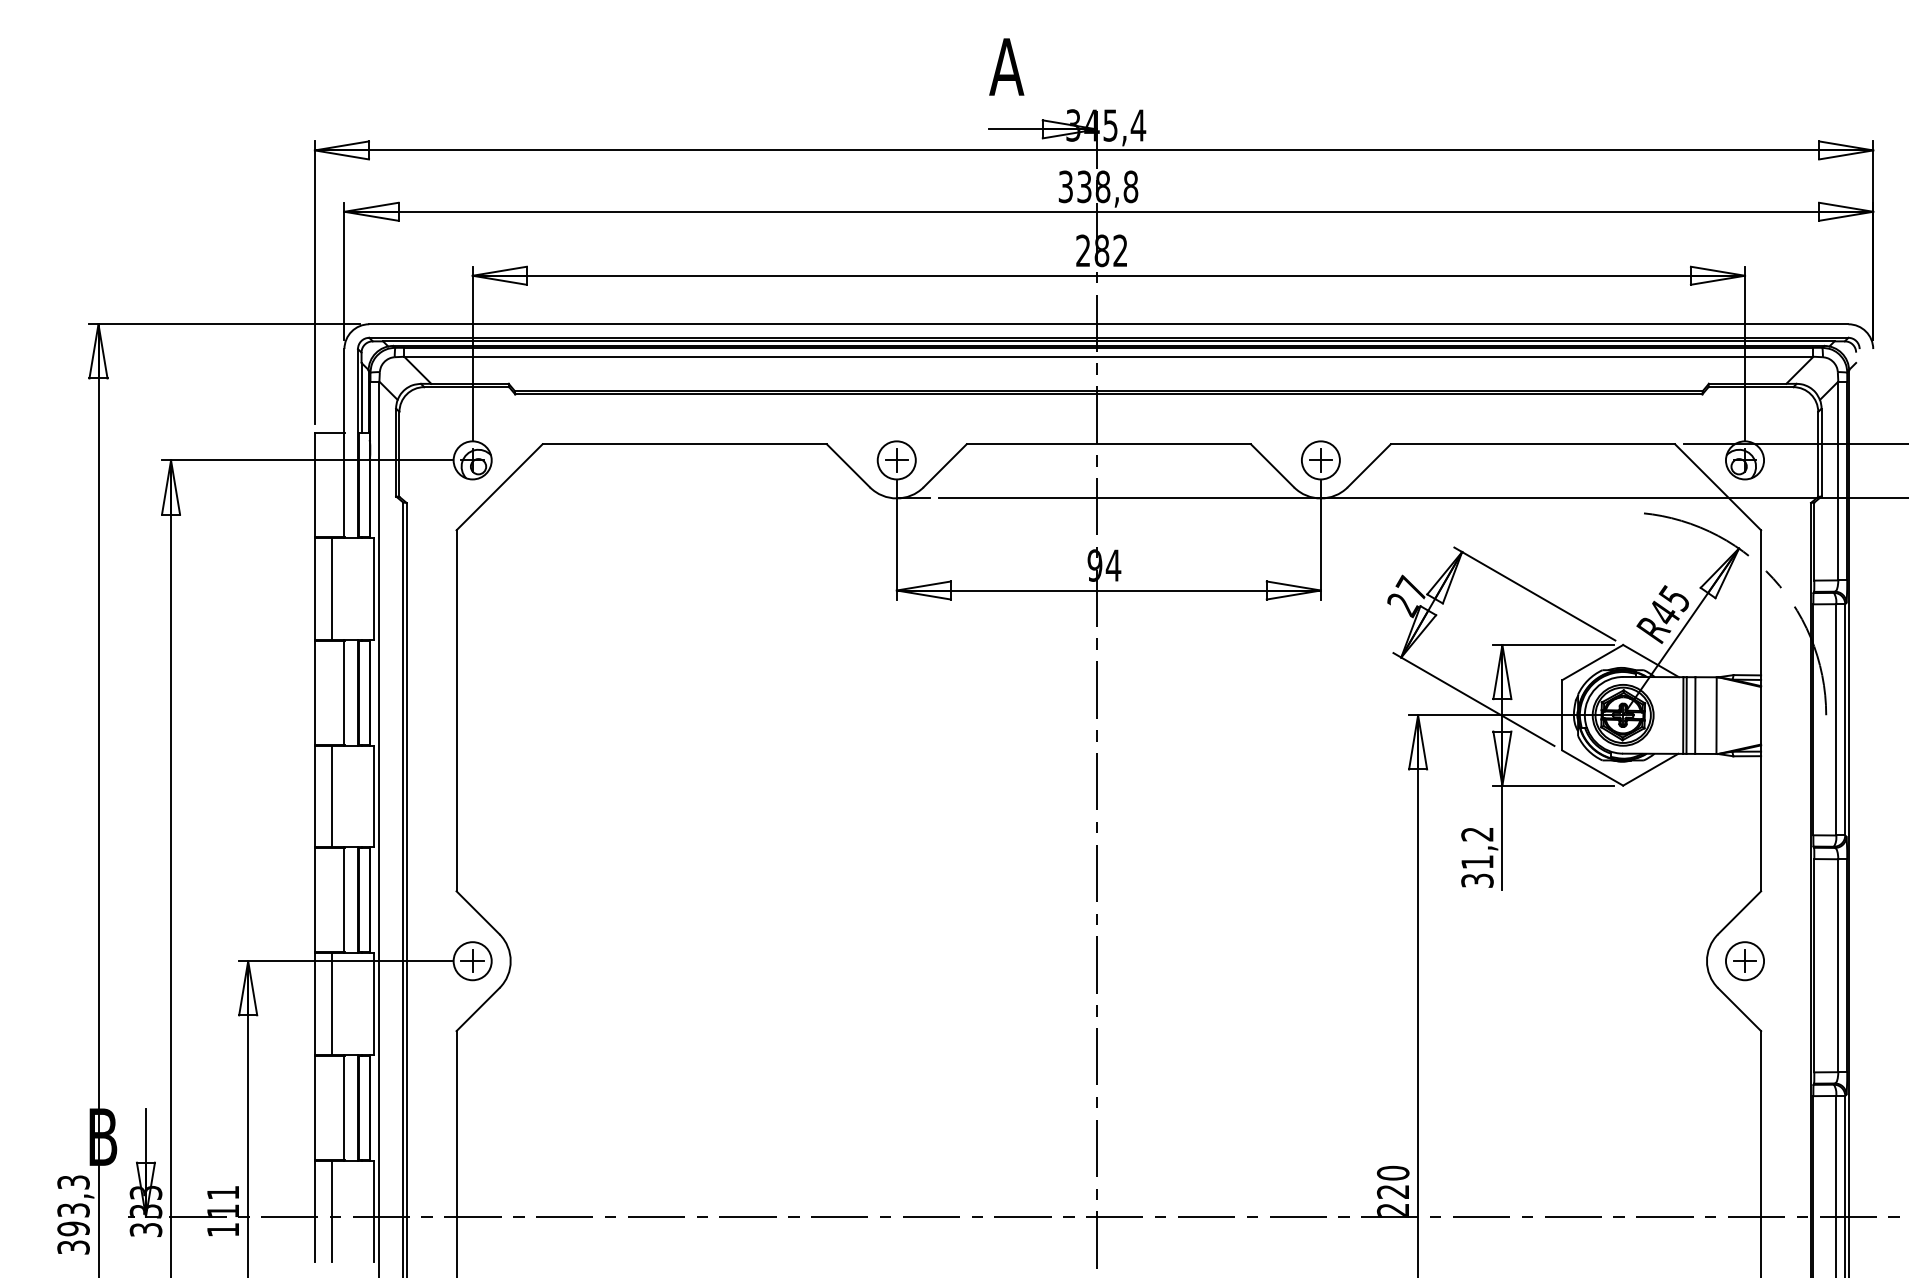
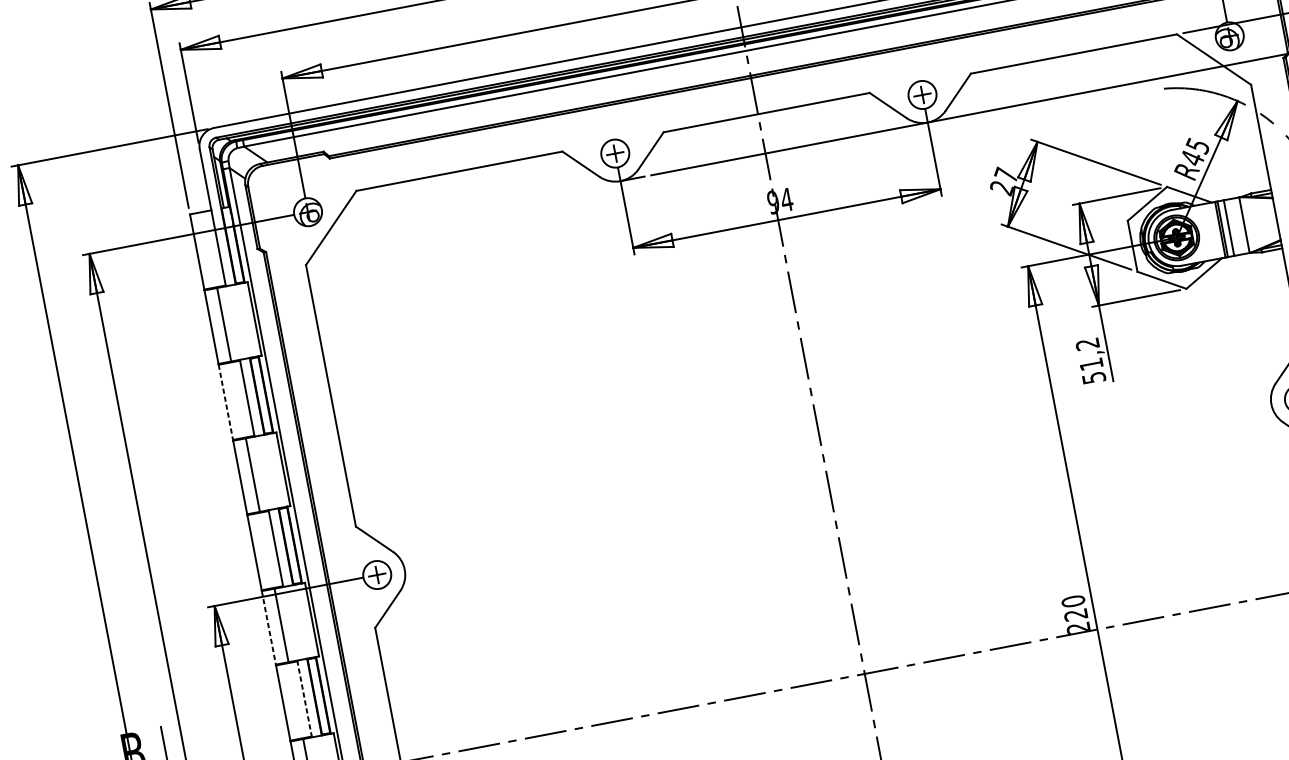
line: (314, 692) -> (225, 402), solid -> dashed
text: (1477, 880) -> (1094, 377), 31,2 -> 51,2
line: (314, 1004) -> (268, 628), solid -> dashed
line: (344, 1108) -> (304, 699), solid -> dashed

